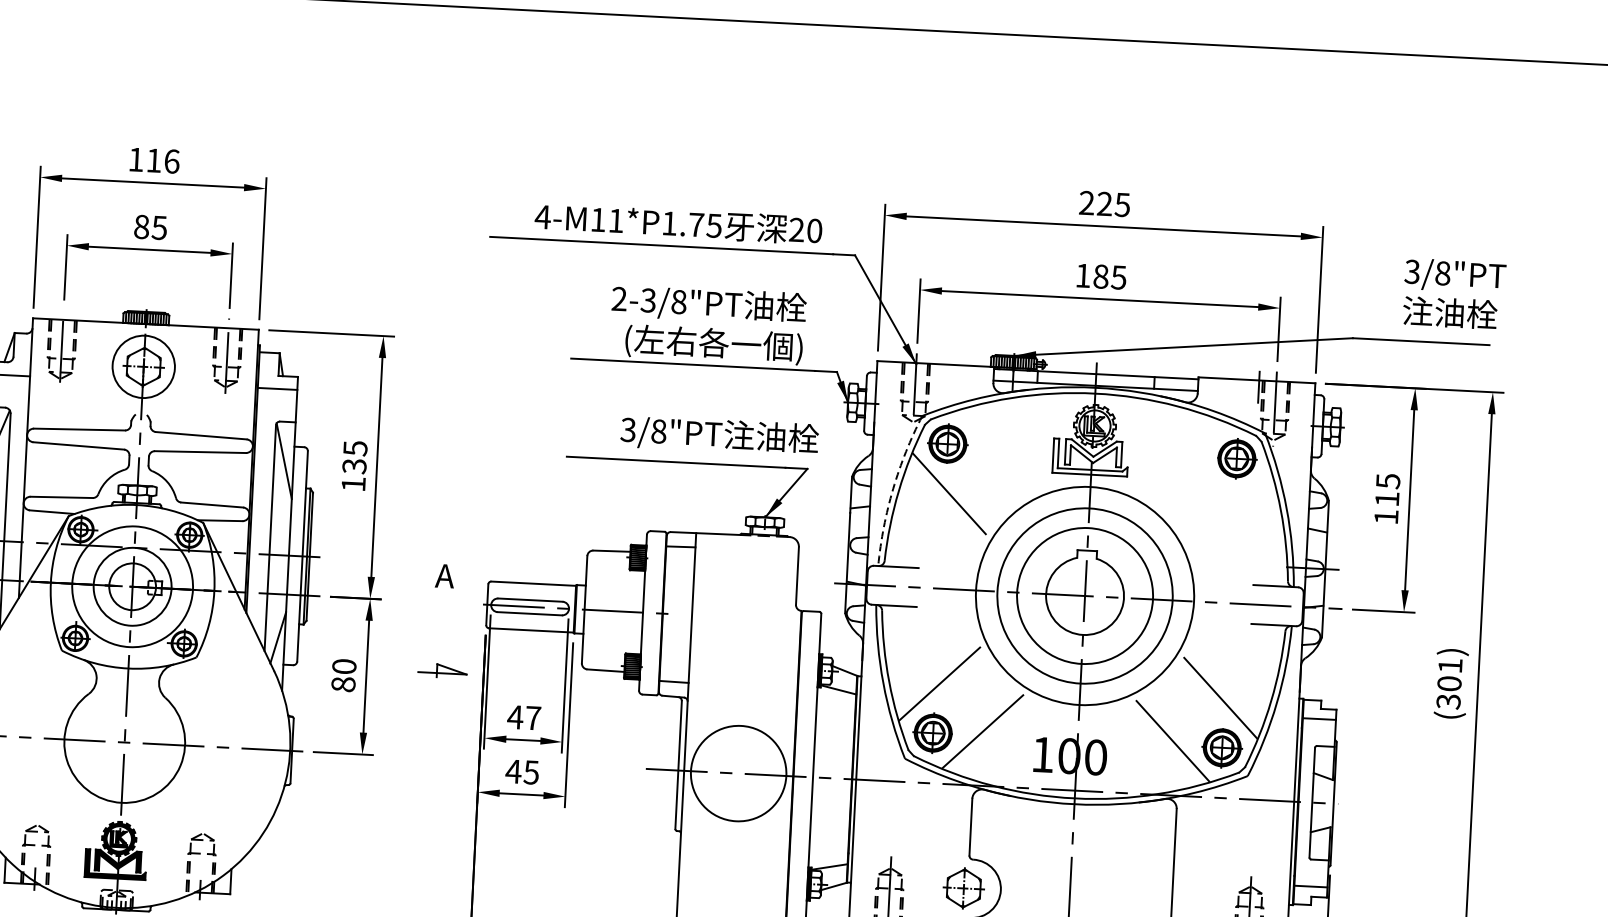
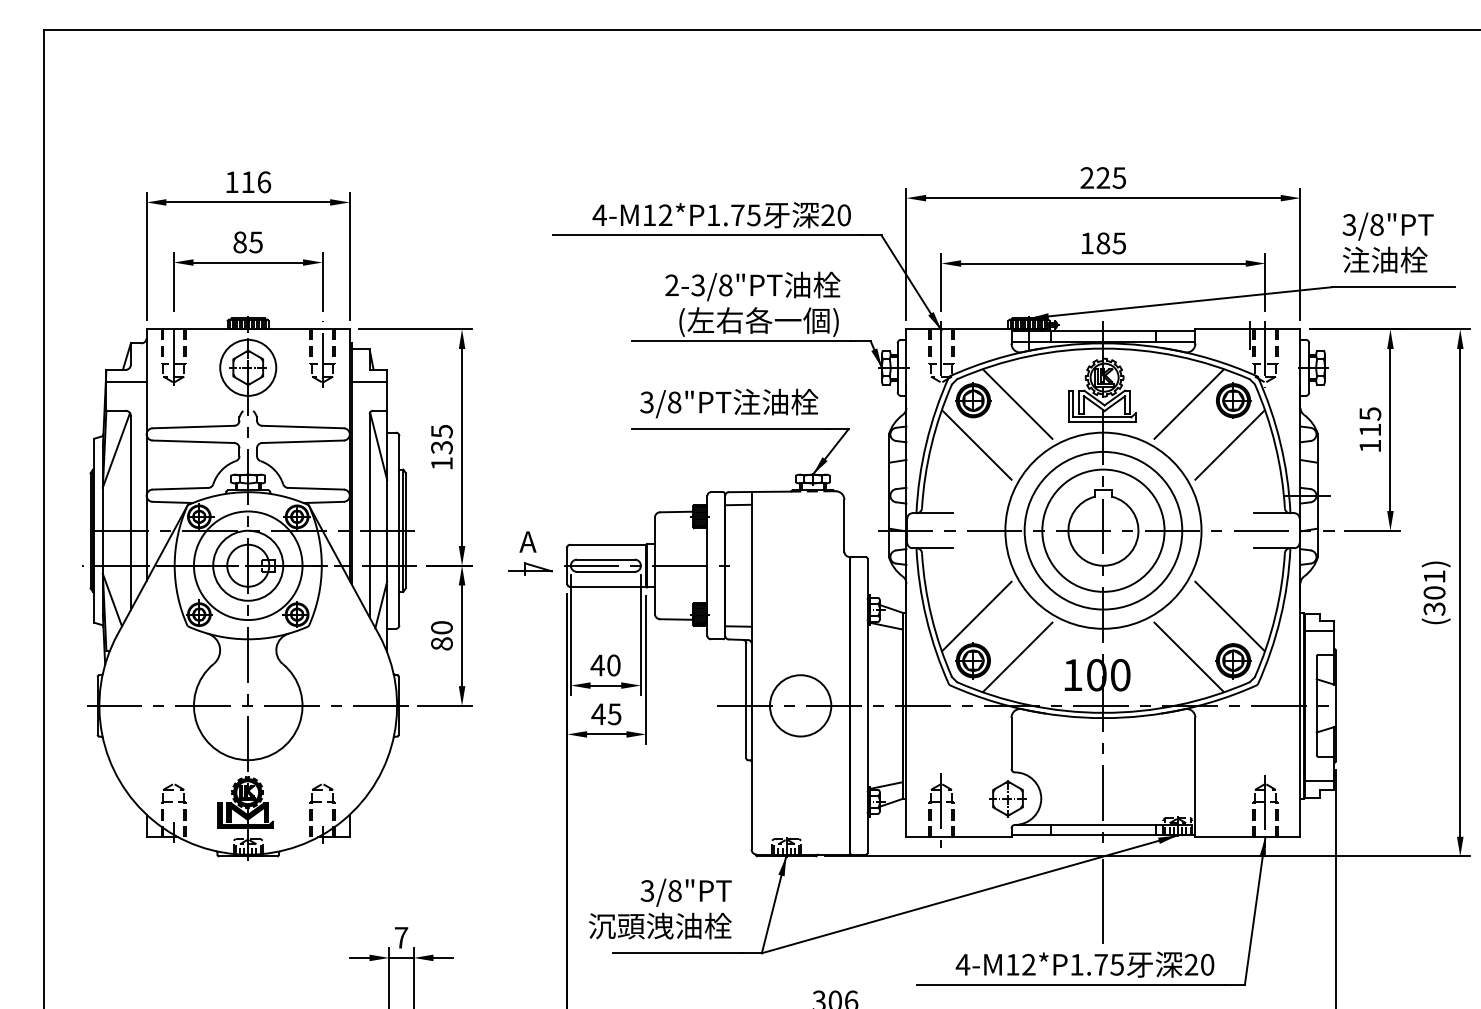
text: (616, 219) -> (665, 214), 4-M11*P1.75 -> 4-M12*P1.75
text: (1453, 293) -> (1387, 242), moved
text: (719, 435) -> (729, 403), moved
line: (996, 449) -> (1017, 403), added
line: (1186, 459) -> (1188, 403), added
arc: (893, 489) -> (926, 443), dashed -> solid
line: (1229, 507) -> (1229, 444), added
part: (442, 670) -> (530, 568), moved
text: (532, 718) -> (613, 665), 47 -> 40
circle: (738, 773) -> (800, 705), size x0.71

